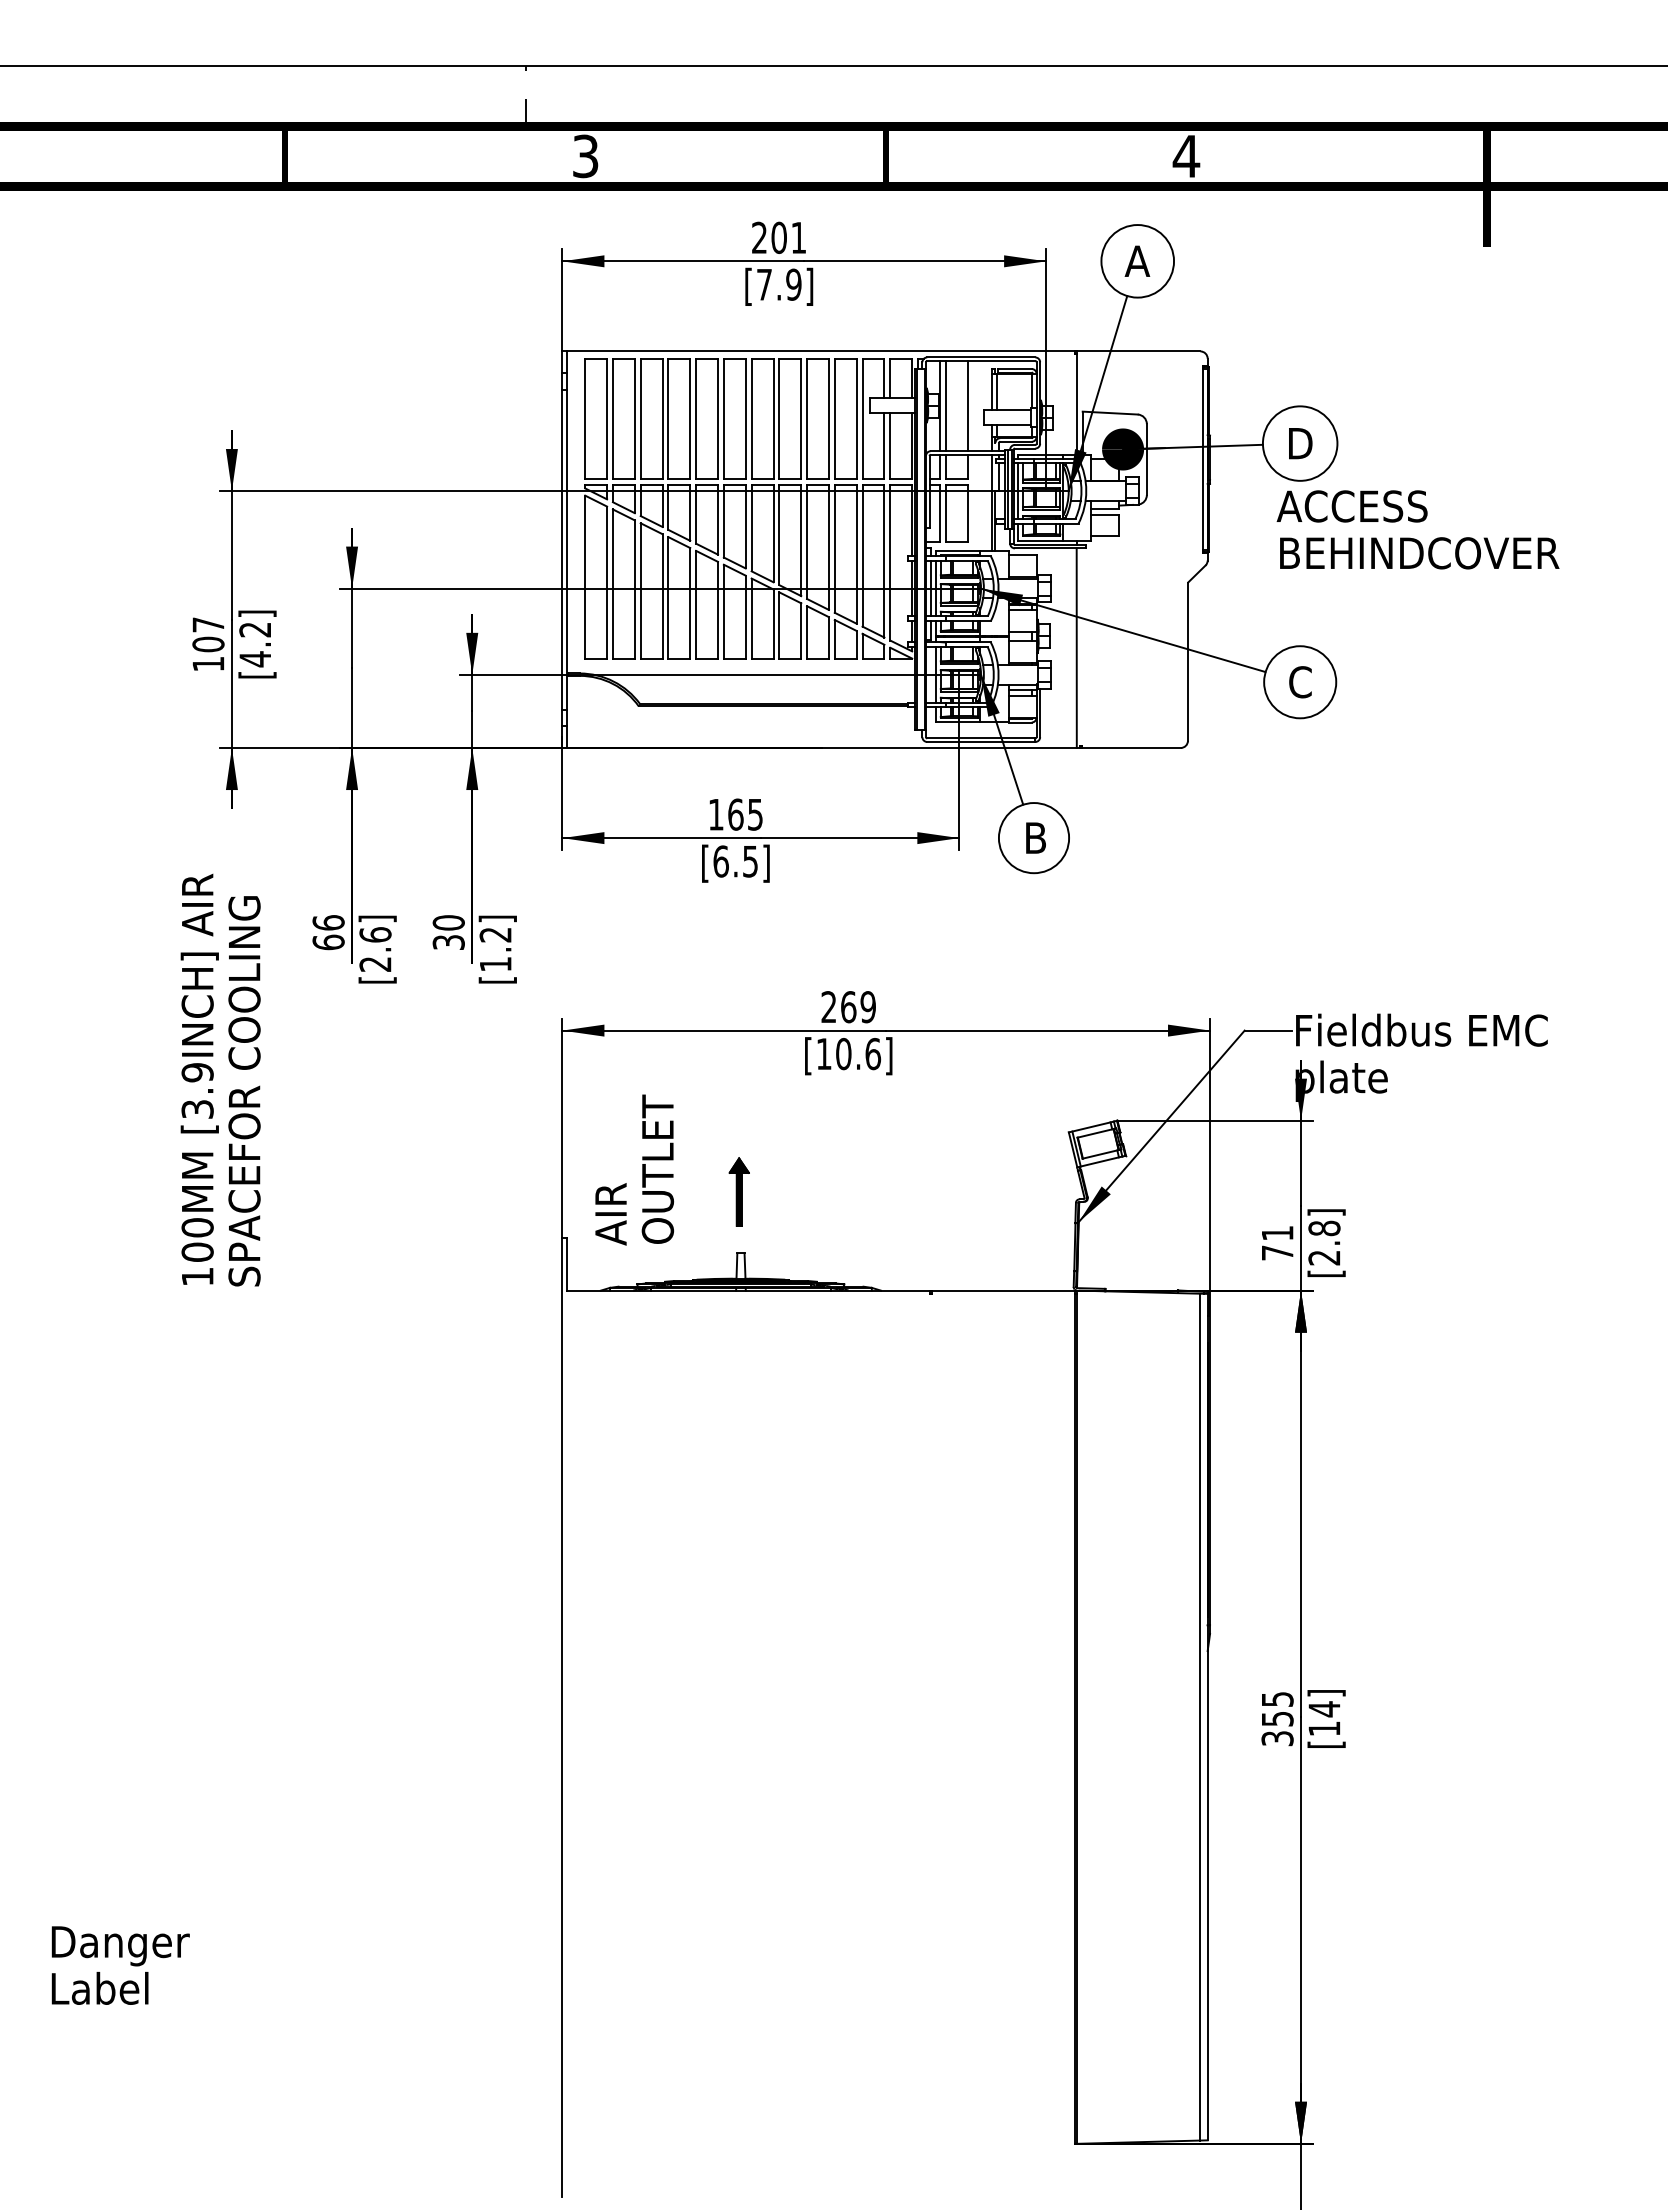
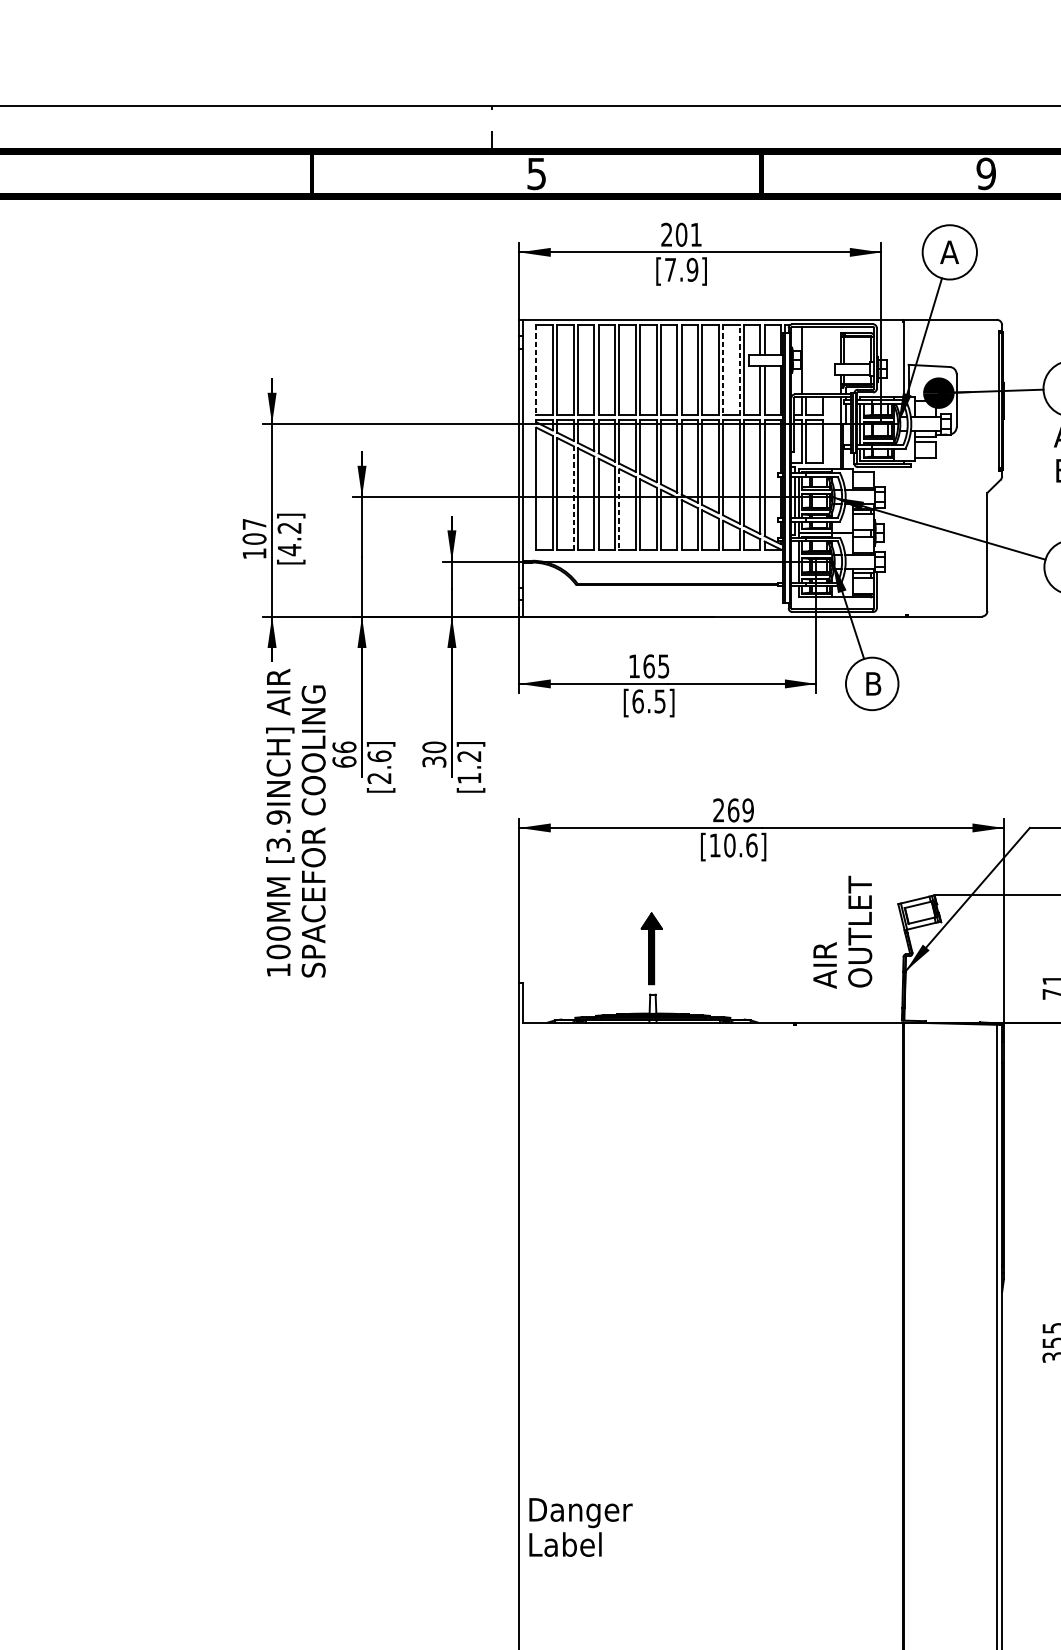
text: (585, 155) -> (536, 173), 3 -> 5
text: (1186, 156) -> (986, 173), 4 -> 9
line: (945, 406) -> (805, 361), removed
line: (967, 406) -> (822, 361), removed
line: (856, 418) -> (739, 369), solid -> dashed
line: (585, 419) -> (536, 370), solid -> dashed
line: (834, 419) -> (722, 370), solid -> dashed
line: (634, 589) -> (573, 497), solid -> dashed
line: (696, 605) -> (619, 509), solid -> dashed
line: (1076, 647) -> (904, 541), removed
text: (220, 1080) -> (295, 823), moved
text: (634, 1169) -> (842, 931), moved
part: (738, 1191) -> (651, 948), size x1.4
text: (120, 1965) -> (580, 1527), moved

